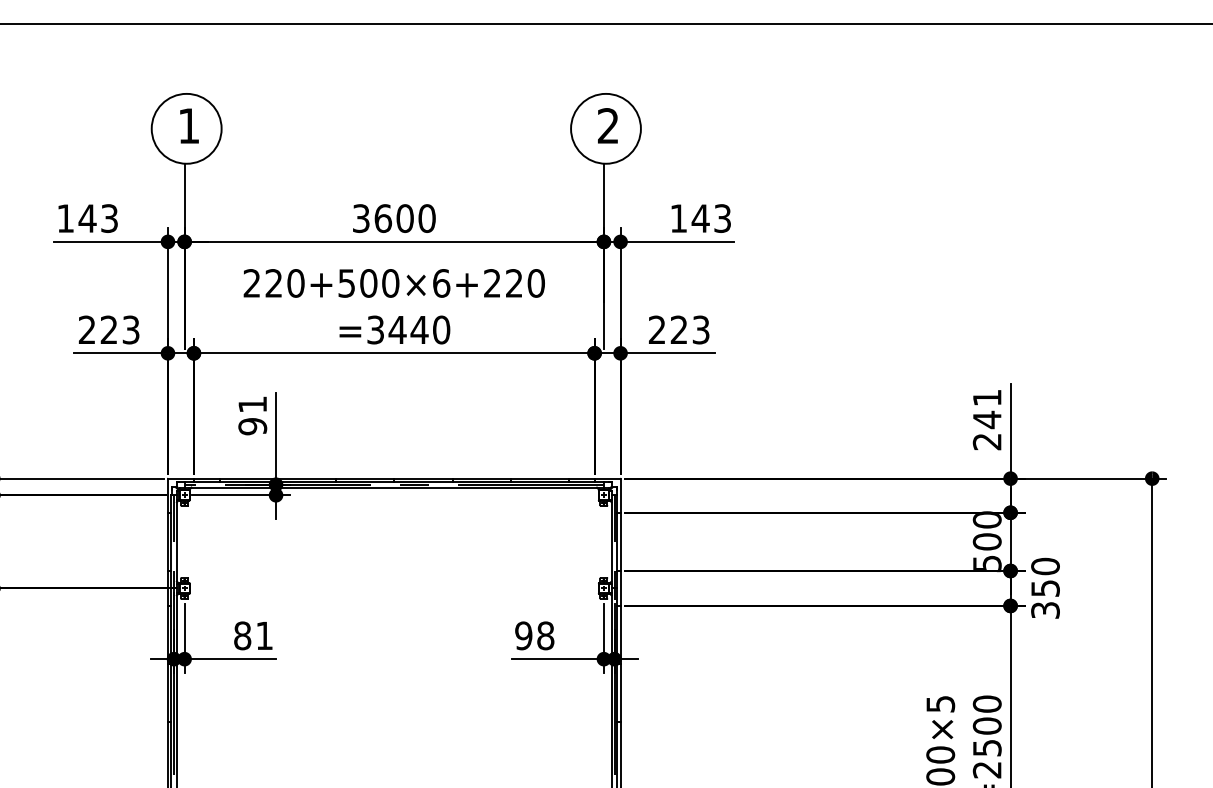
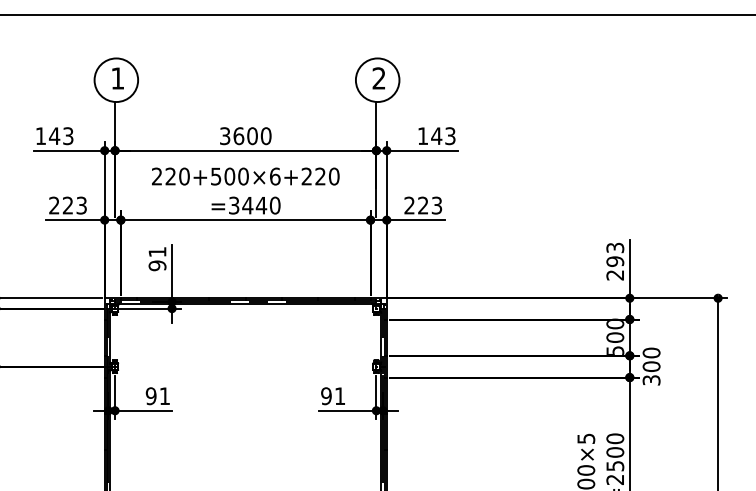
text: (987, 408) -> (615, 254), 241 -> 293
text: (1045, 588) -> (651, 366), 350 -> 300
text: (241, 636) -> (150, 396), 81 -> 91
text: (544, 636) -> (339, 396), 98 -> 91

